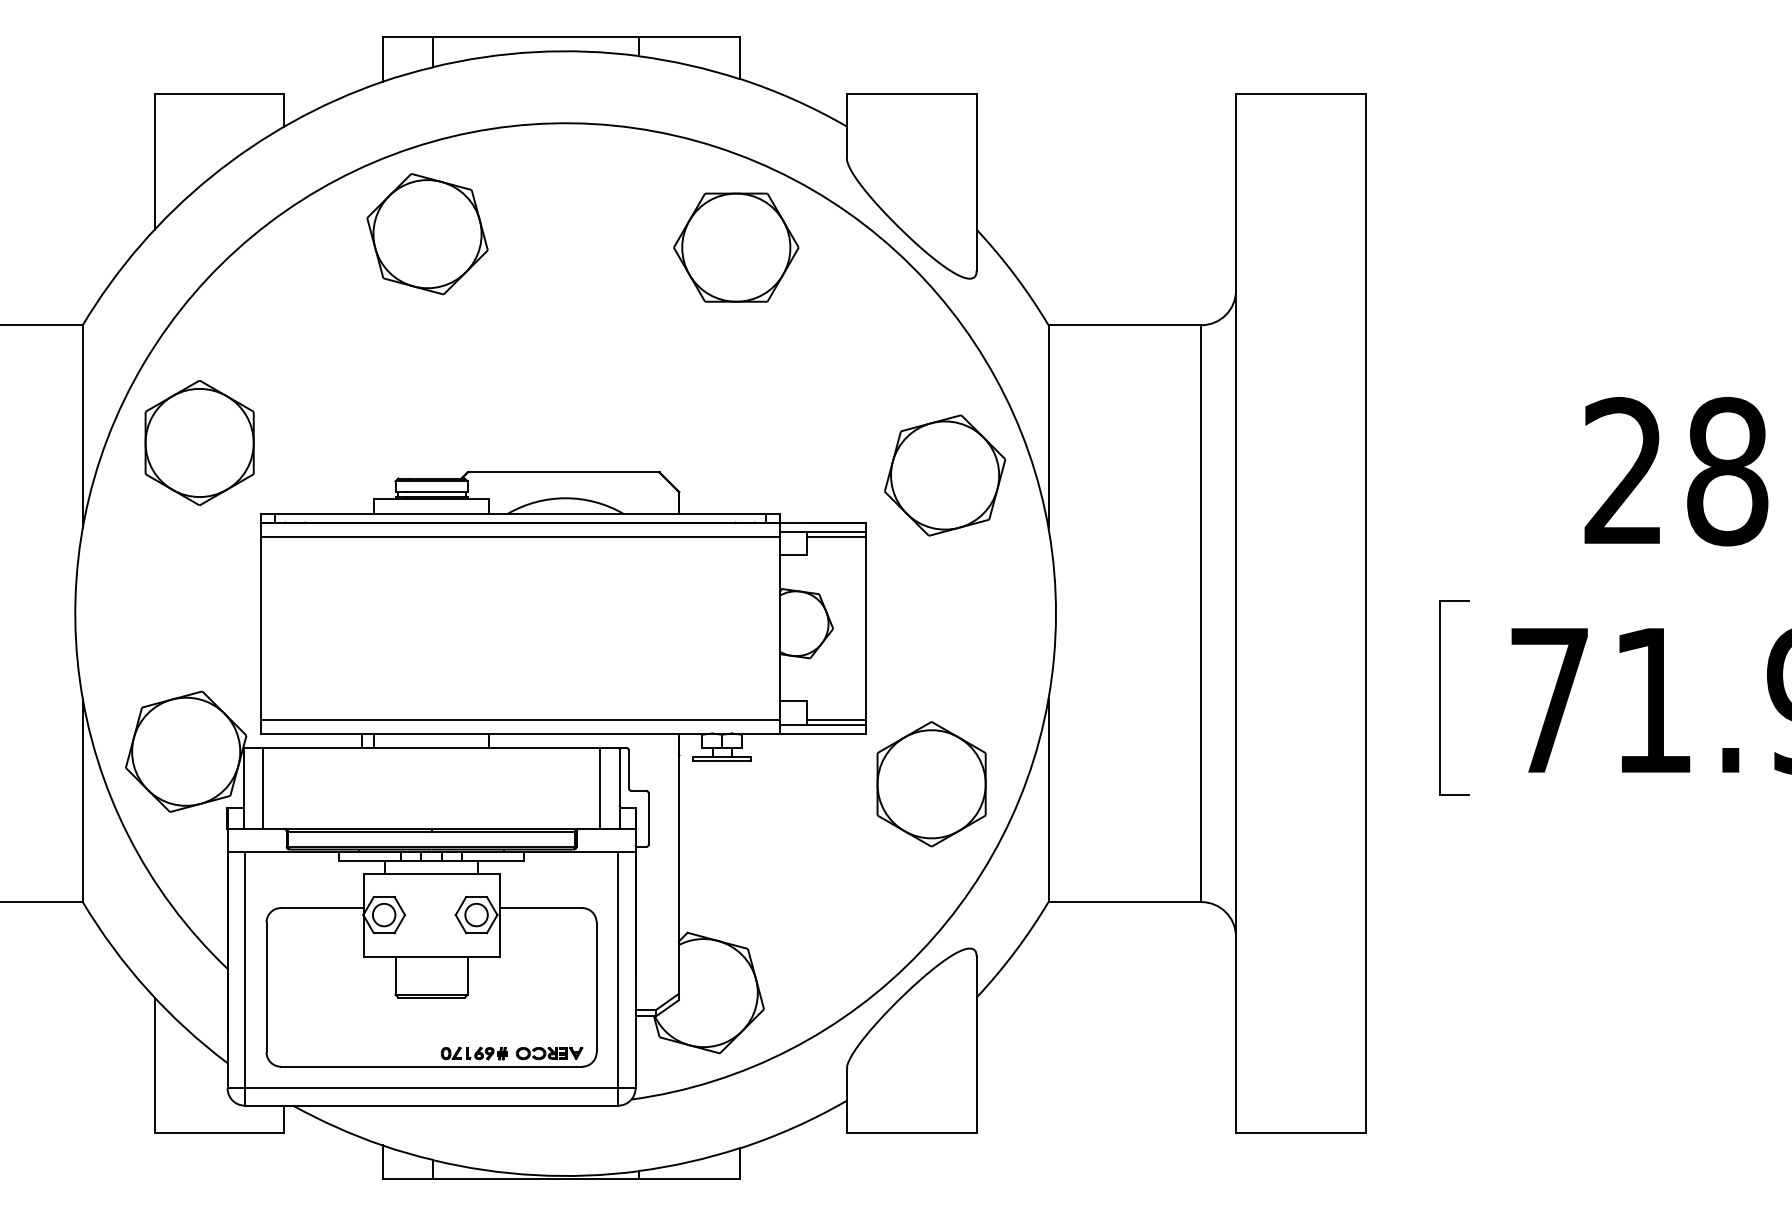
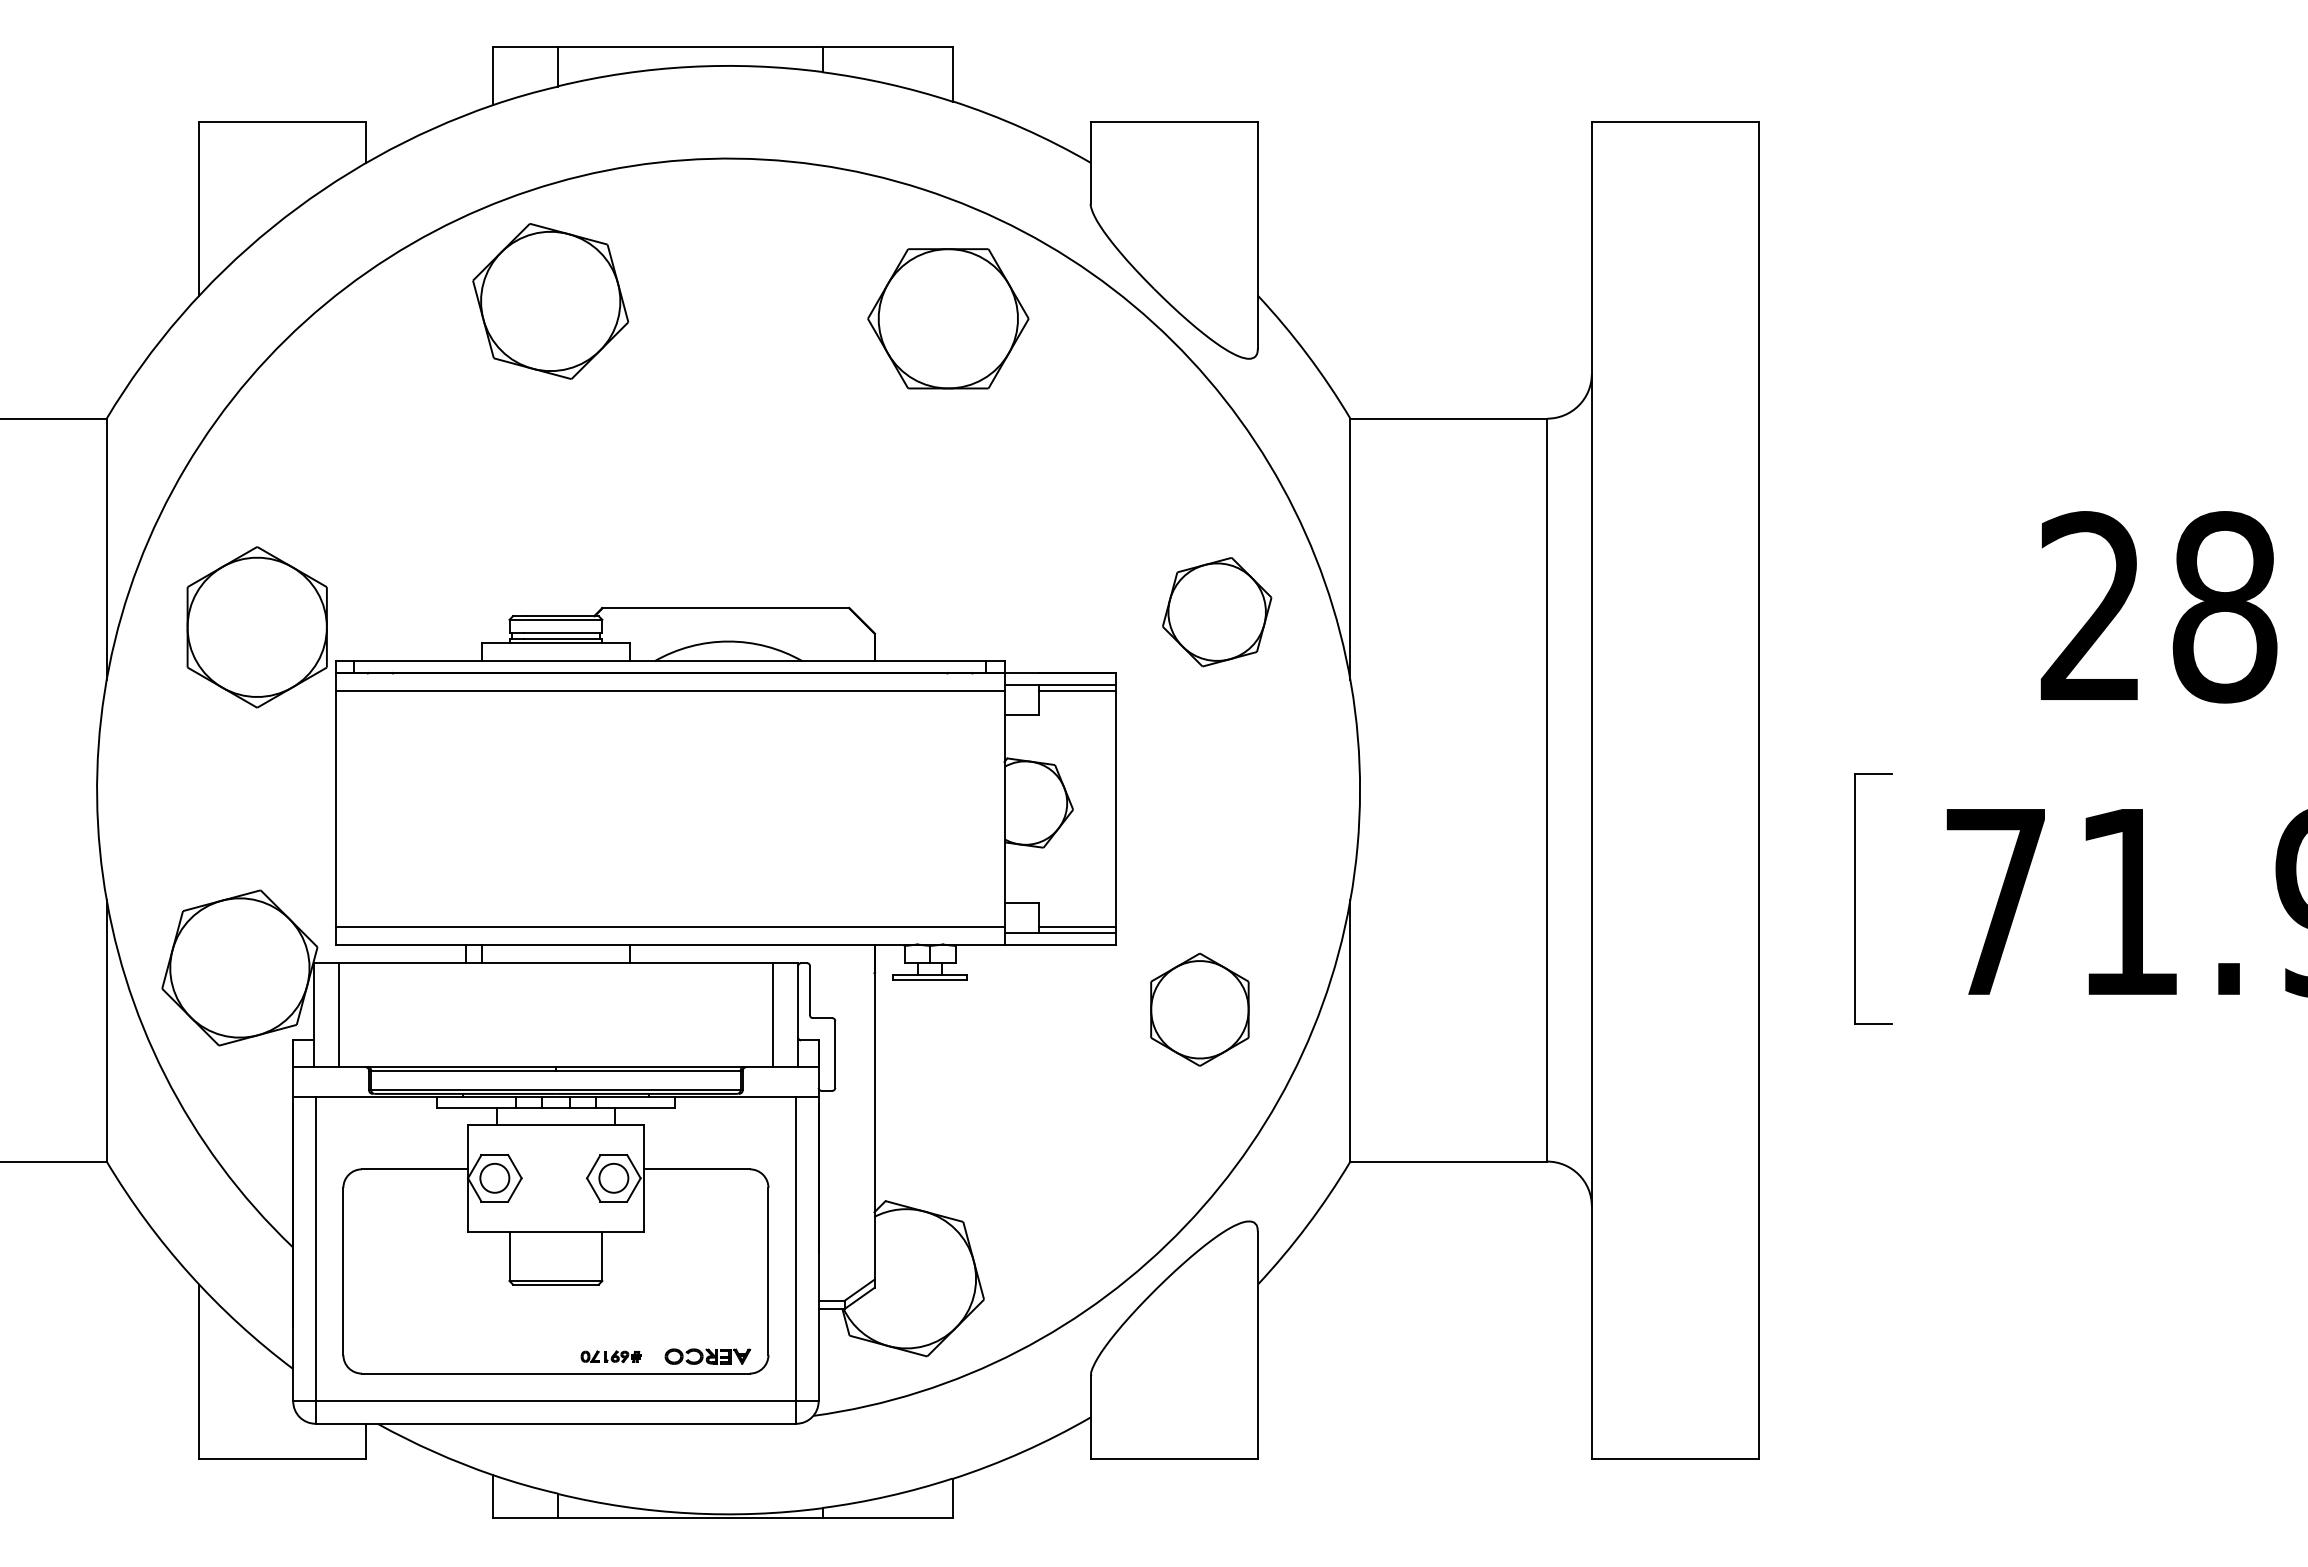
part: (199, 443) -> (256, 627), moved
part: (944, 474) -> (1216, 611), size x0.7
part: (931, 783) -> (1199, 1009), size x0.7
part: (473, 1053) -> (610, 1356), size x0.7

